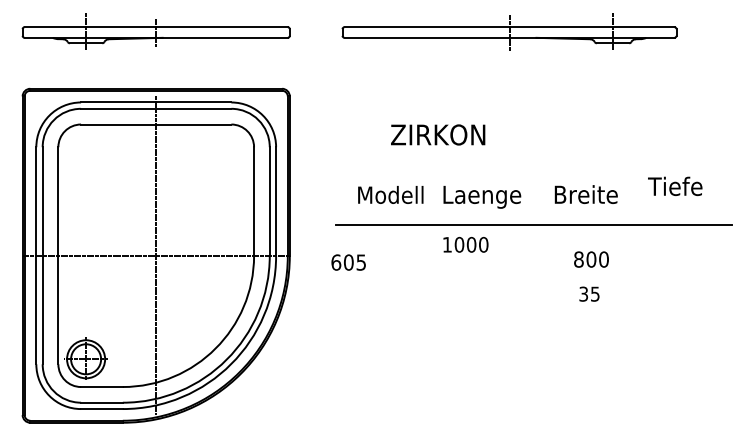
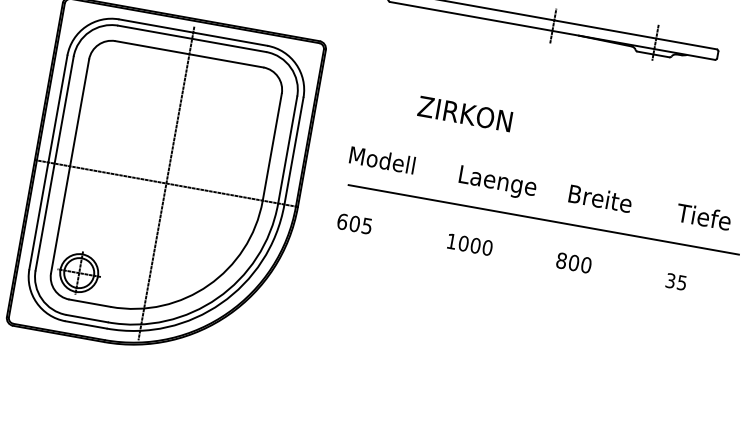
text: (675, 185) -> (704, 216), moved
text: (390, 194) -> (382, 159), moved
text: (465, 244) -> (469, 244), moved
text: (591, 259) -> (574, 262), moved
text: (589, 293) -> (676, 281), moved

